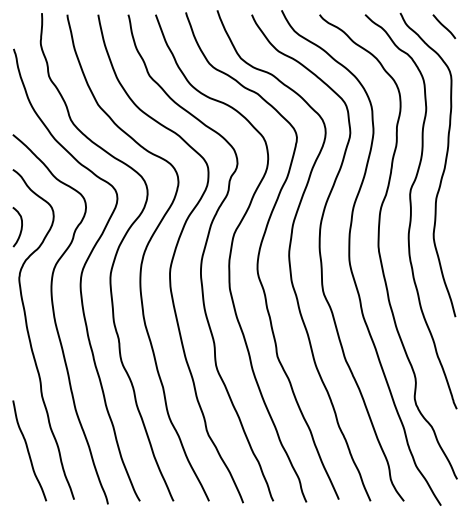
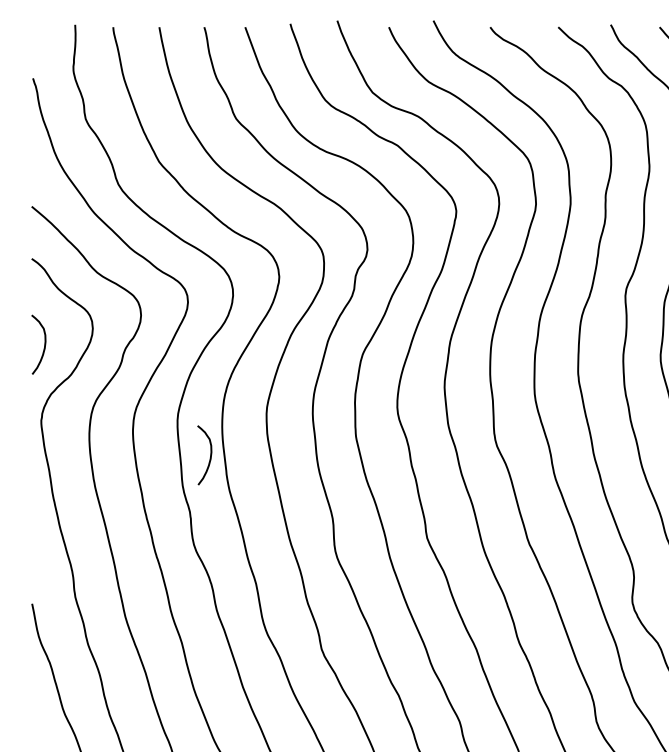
curve: (131, 302) -> (209, 457), added

